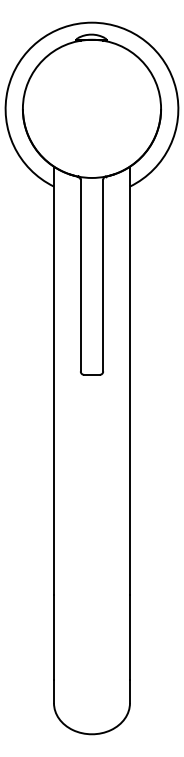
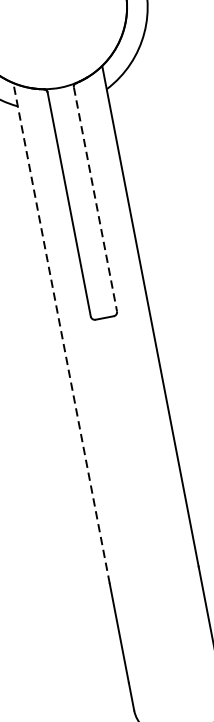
line: (103, 275) -> (95, 199), solid -> dashed
line: (53, 380) -> (60, 333), solid -> dashed

